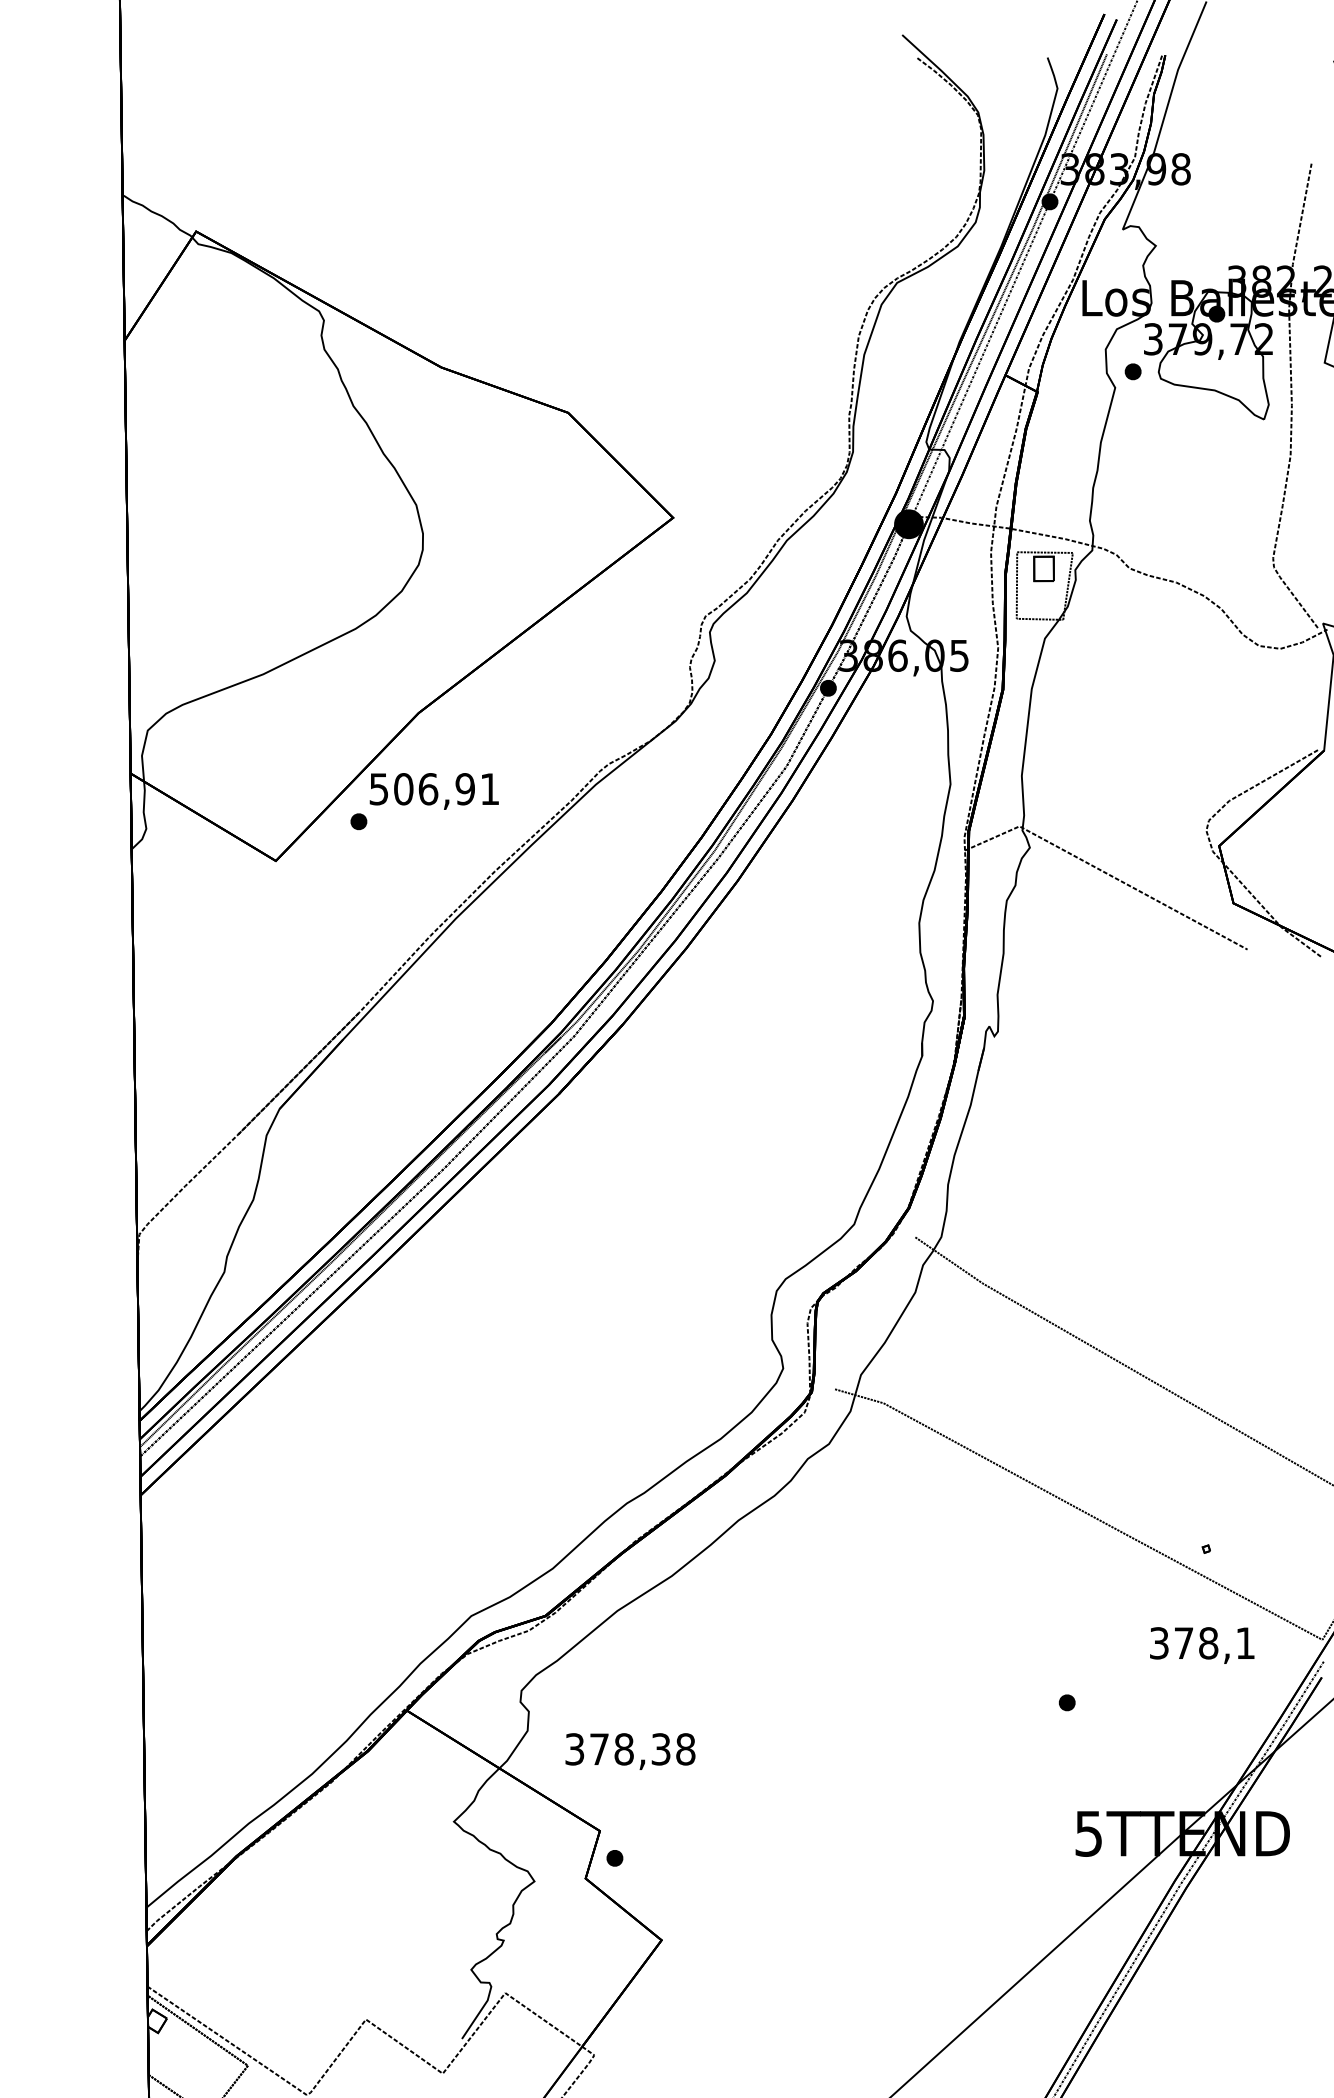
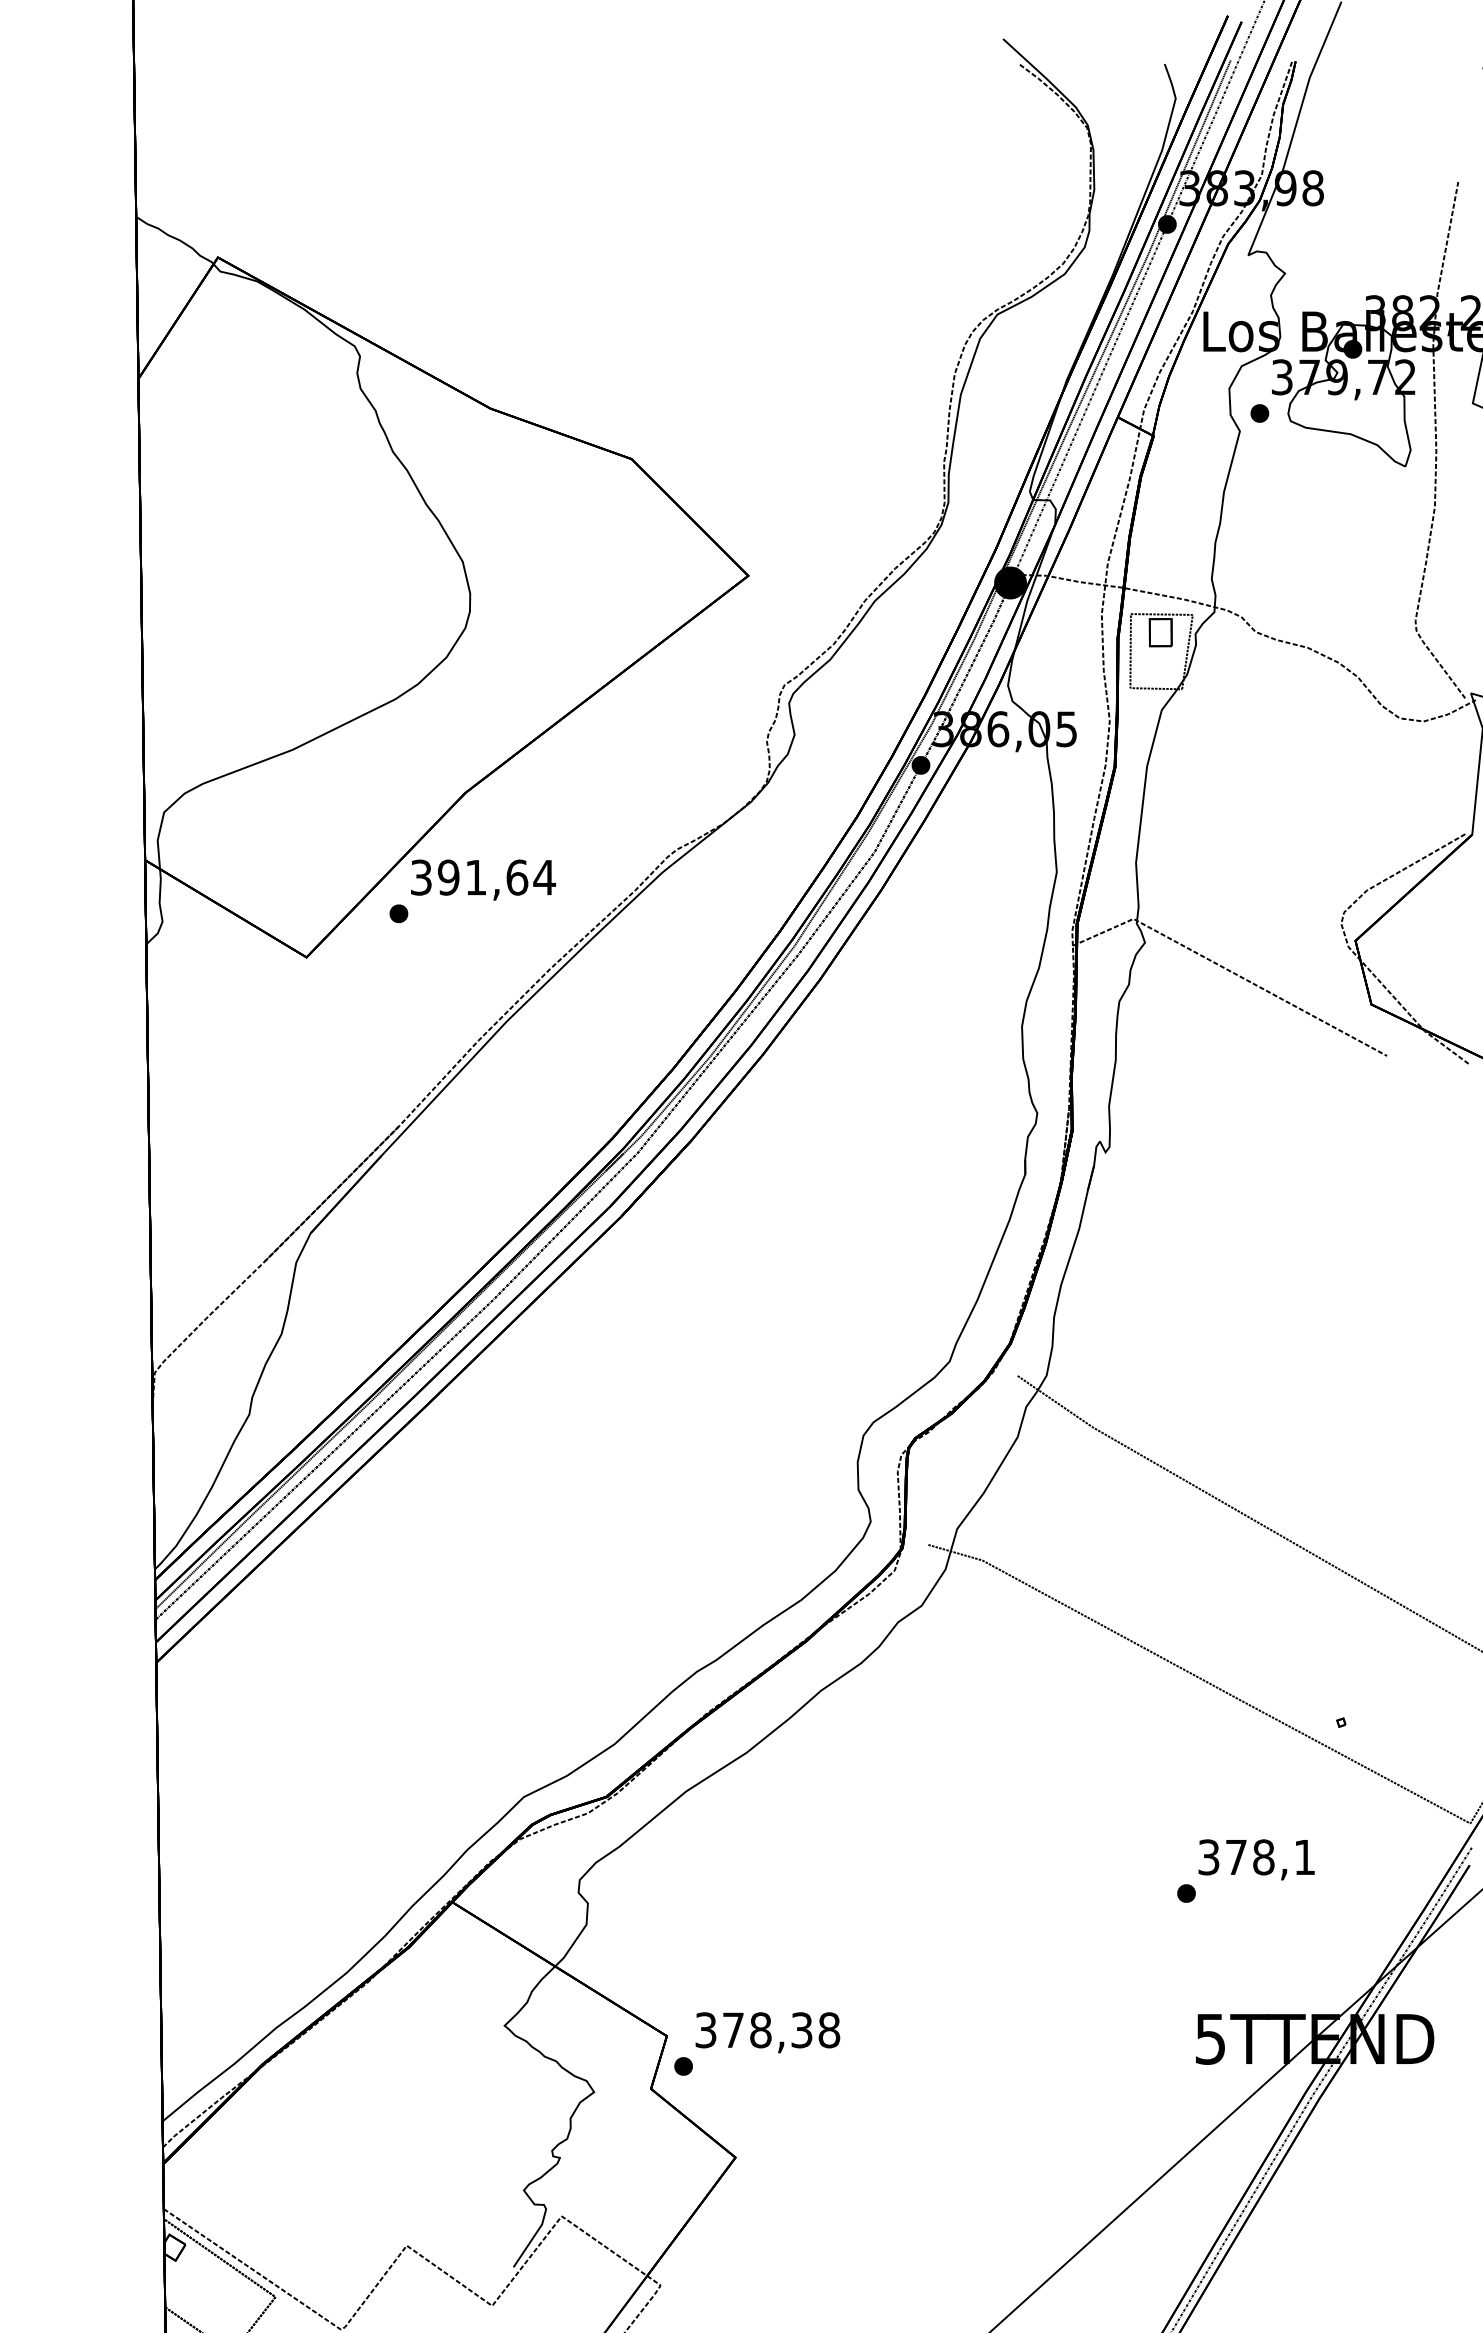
text: (434, 789) -> (483, 877), 506,91 -> 391,64
text: (1202, 1645) -> (1256, 1859), moved
text: (630, 1751) -> (767, 2032), moved

